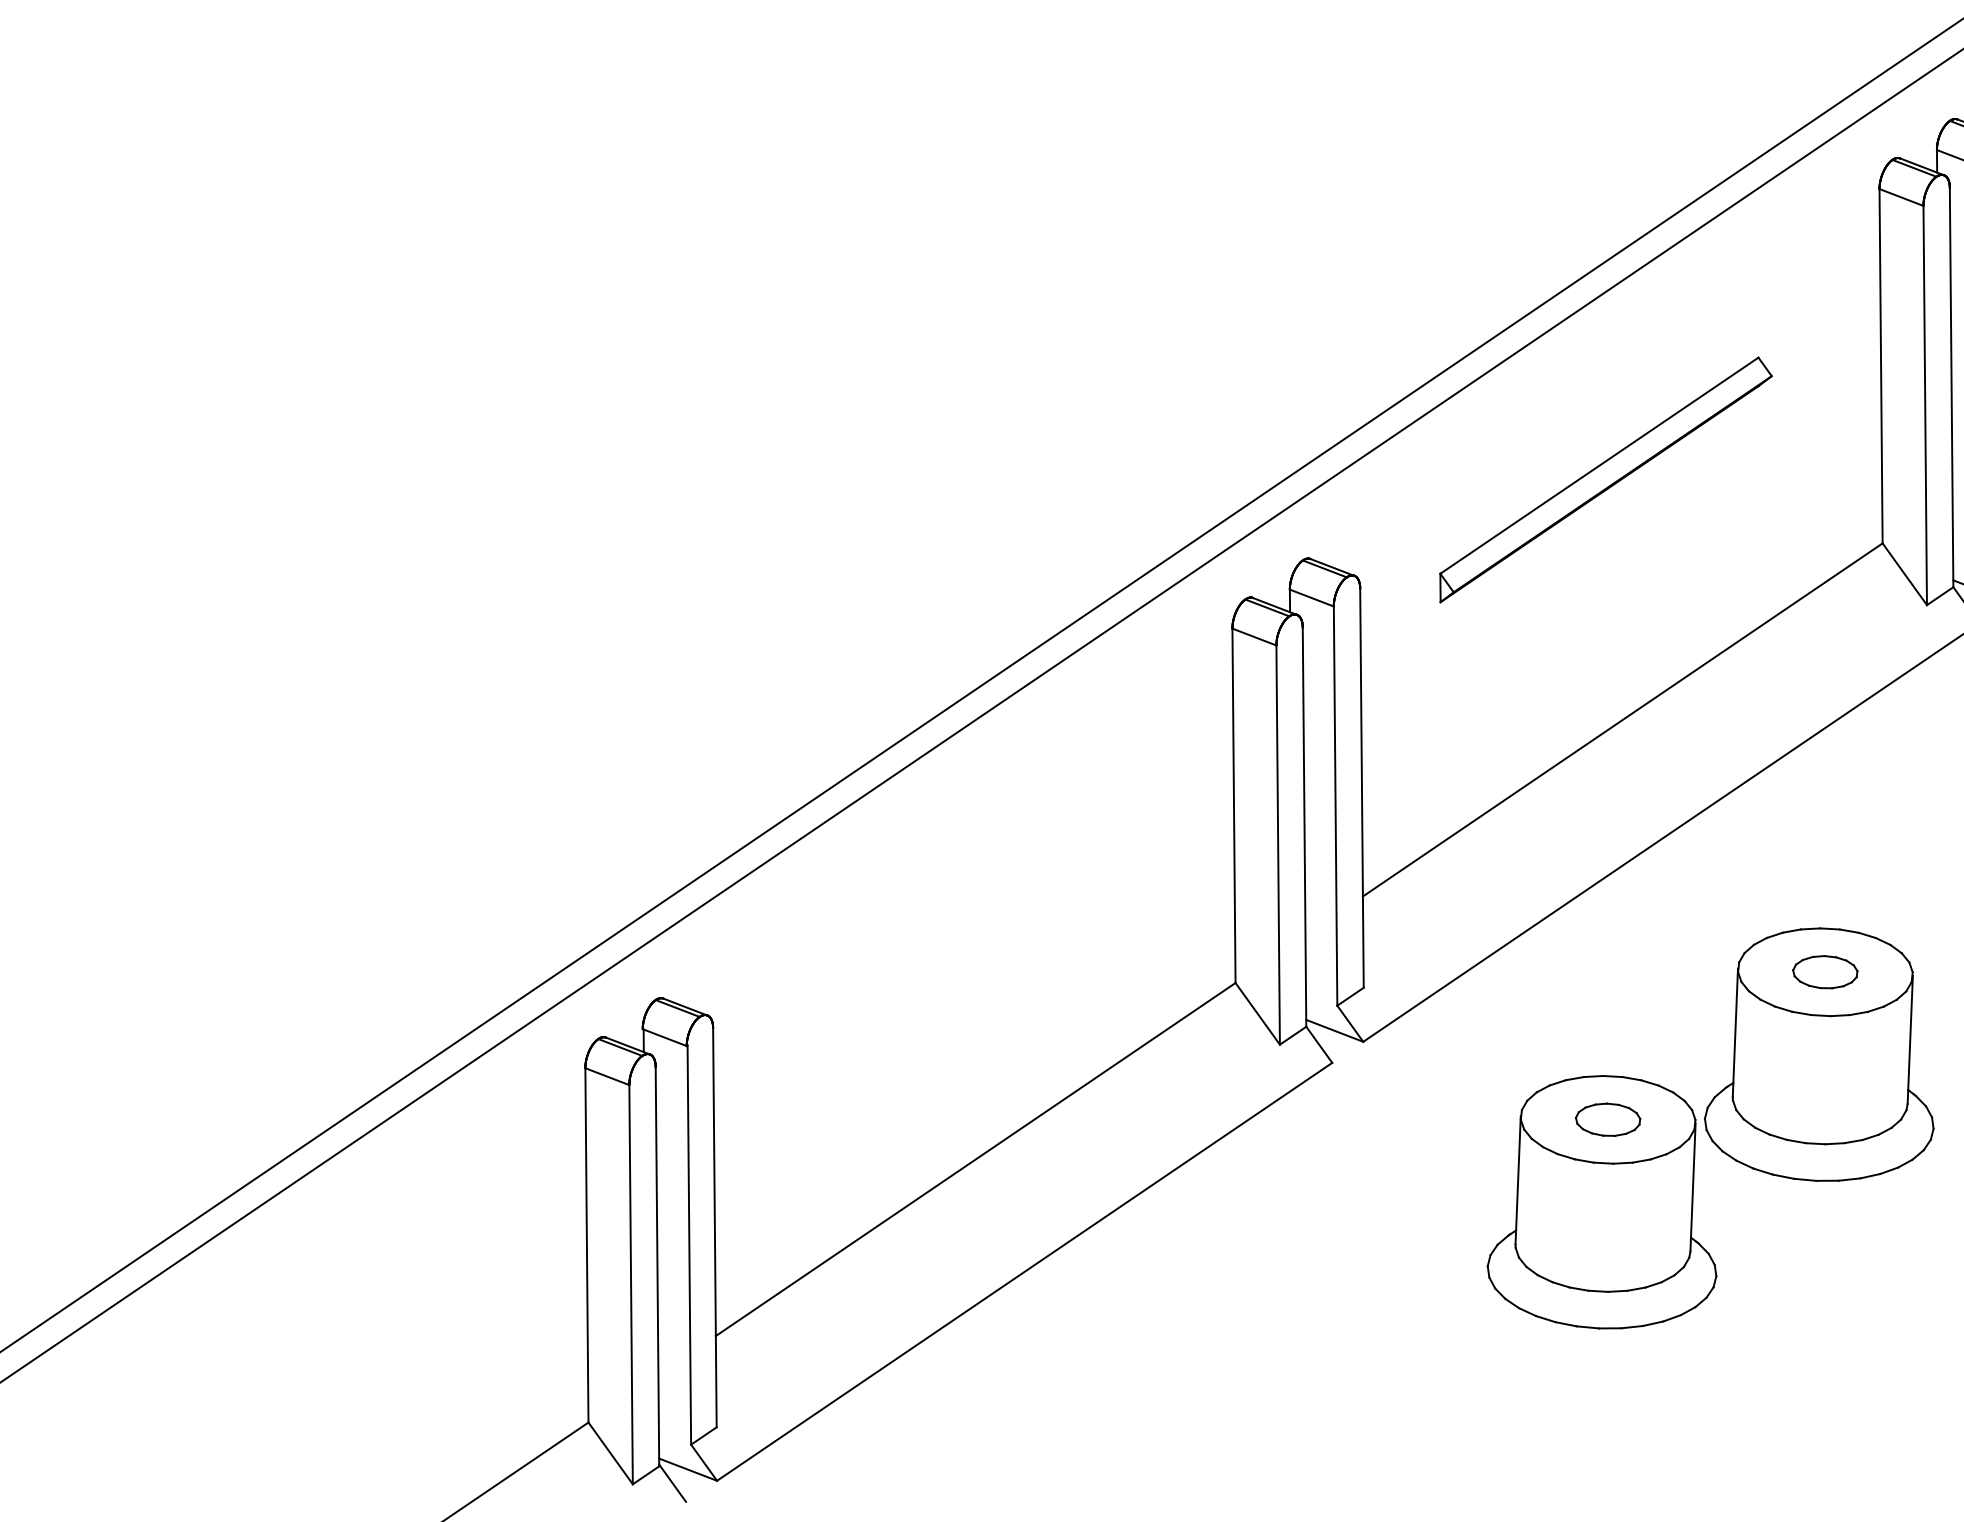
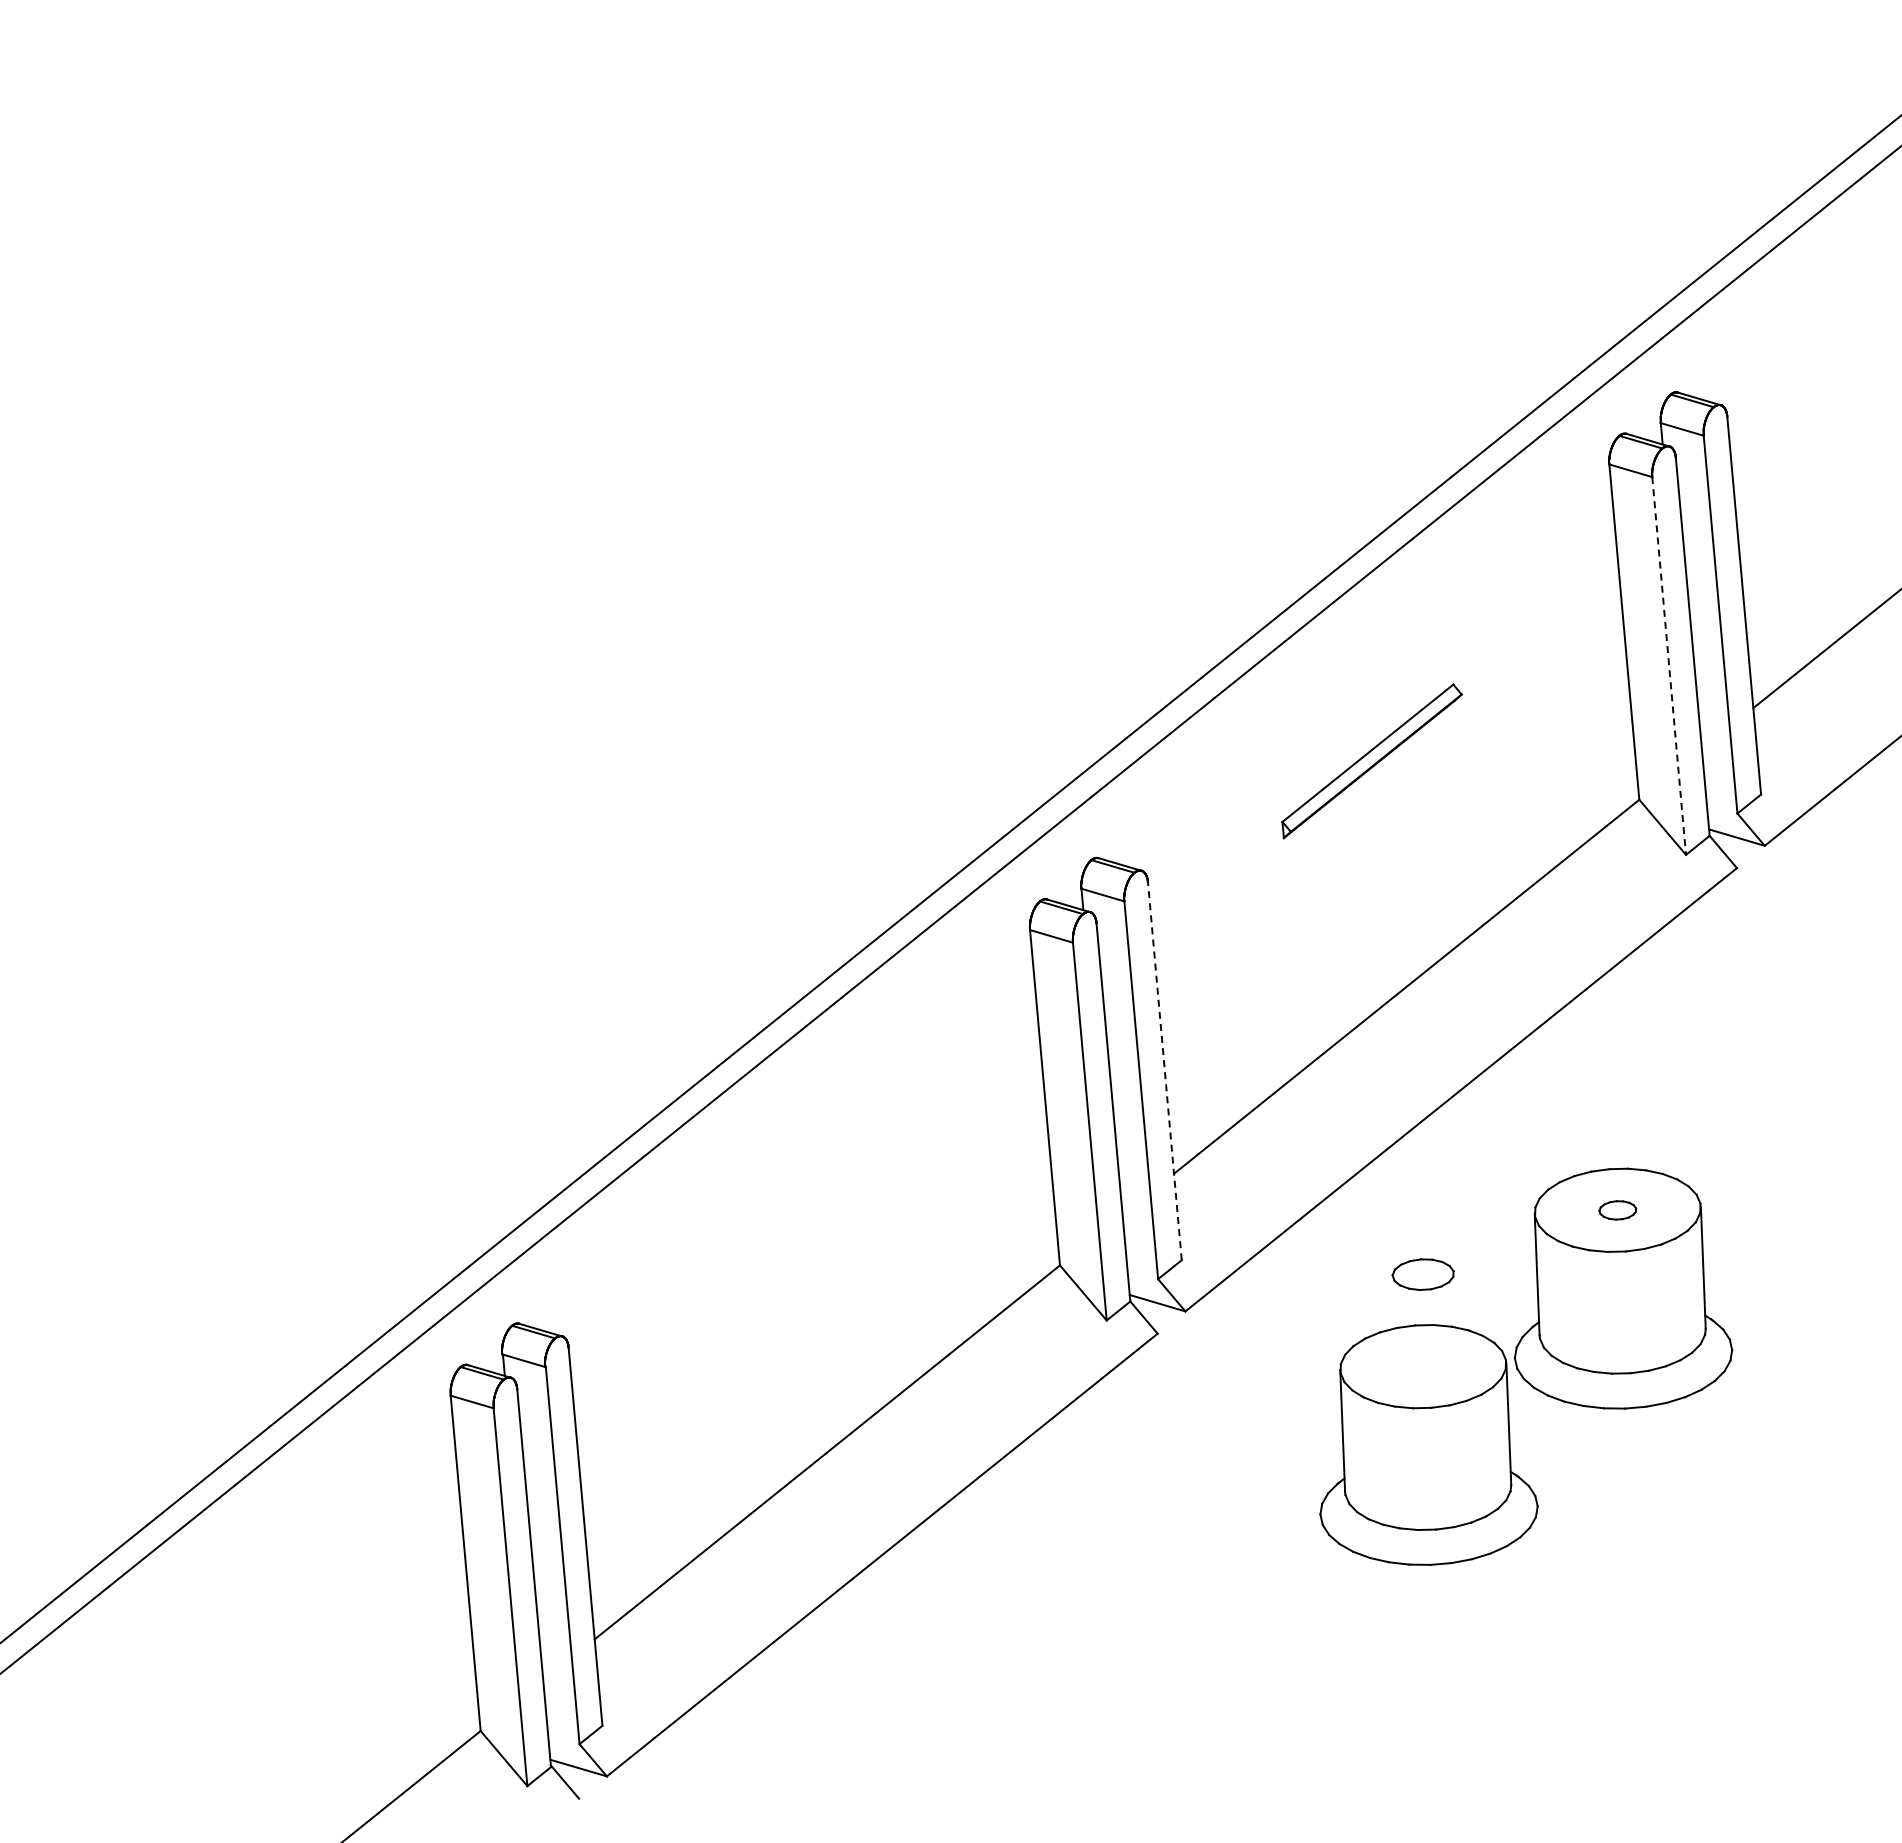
line: (1925, 406) -> (1669, 666), solid -> dashed
part: (1604, 480) -> (1371, 761), size x0.6
line: (1361, 788) -> (1164, 1071), solid -> dashed
part: (1825, 972) -> (1617, 1210), size x0.6
part: (1607, 1119) -> (1422, 1274), moved

